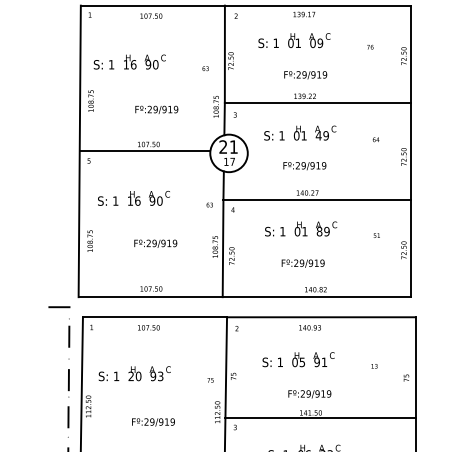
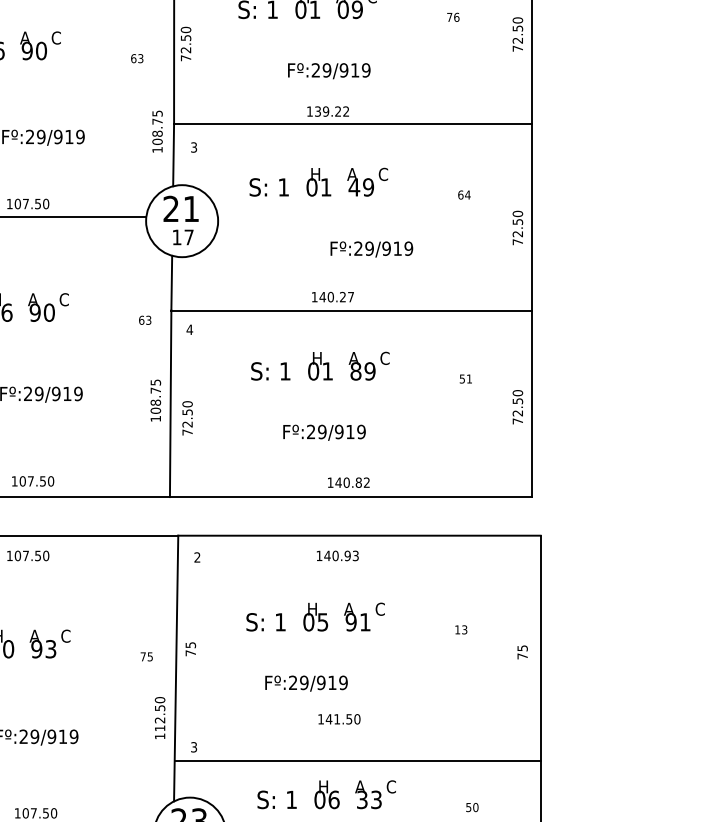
text: (304, 166) -> (371, 250), moved
text: (309, 394) -> (305, 683), moved
line: (320, 417) -> (357, 760), moved

